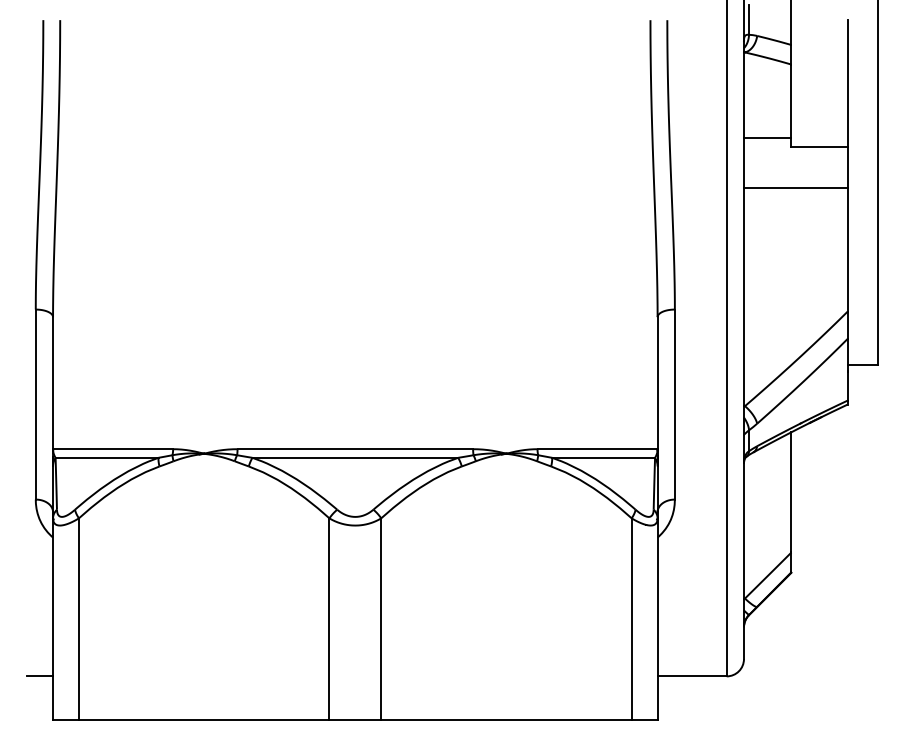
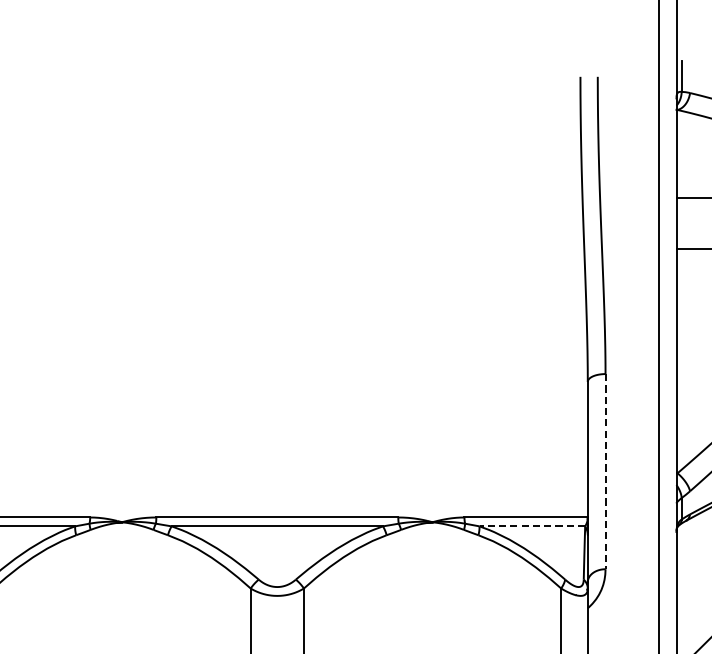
line: (674, 405) -> (605, 472), solid -> dashed
line: (603, 457) -> (532, 526), solid -> dashed

